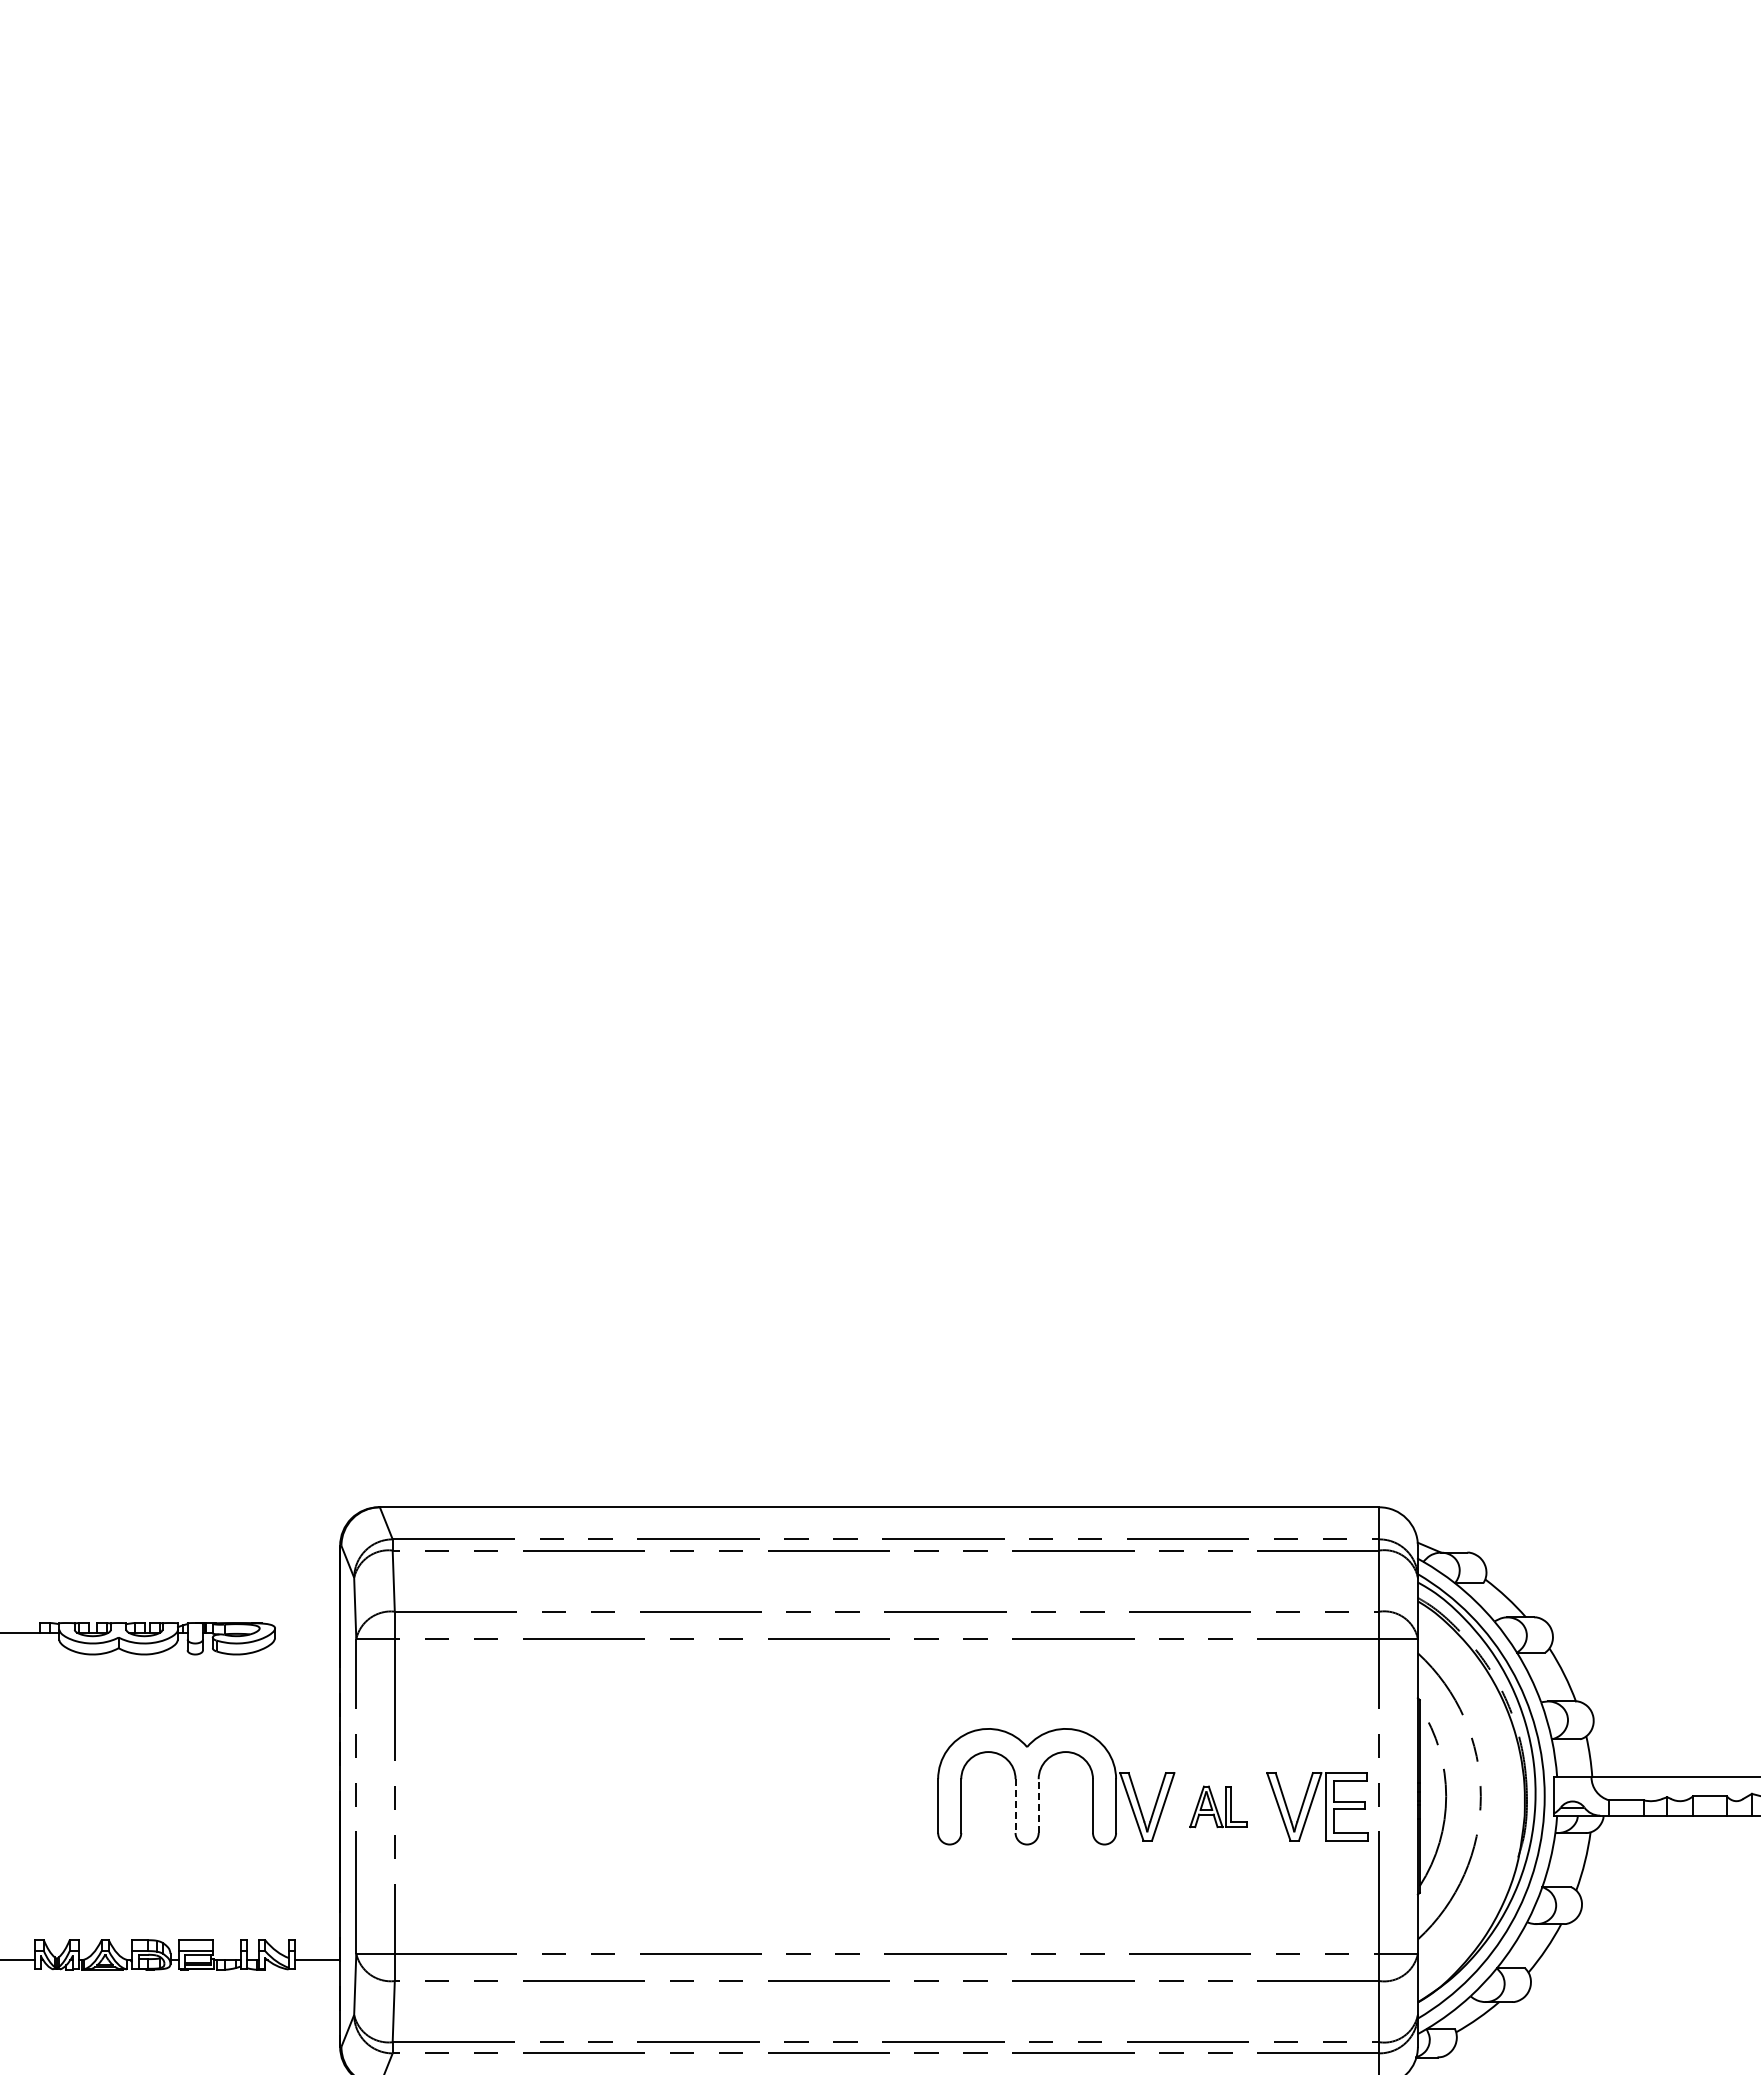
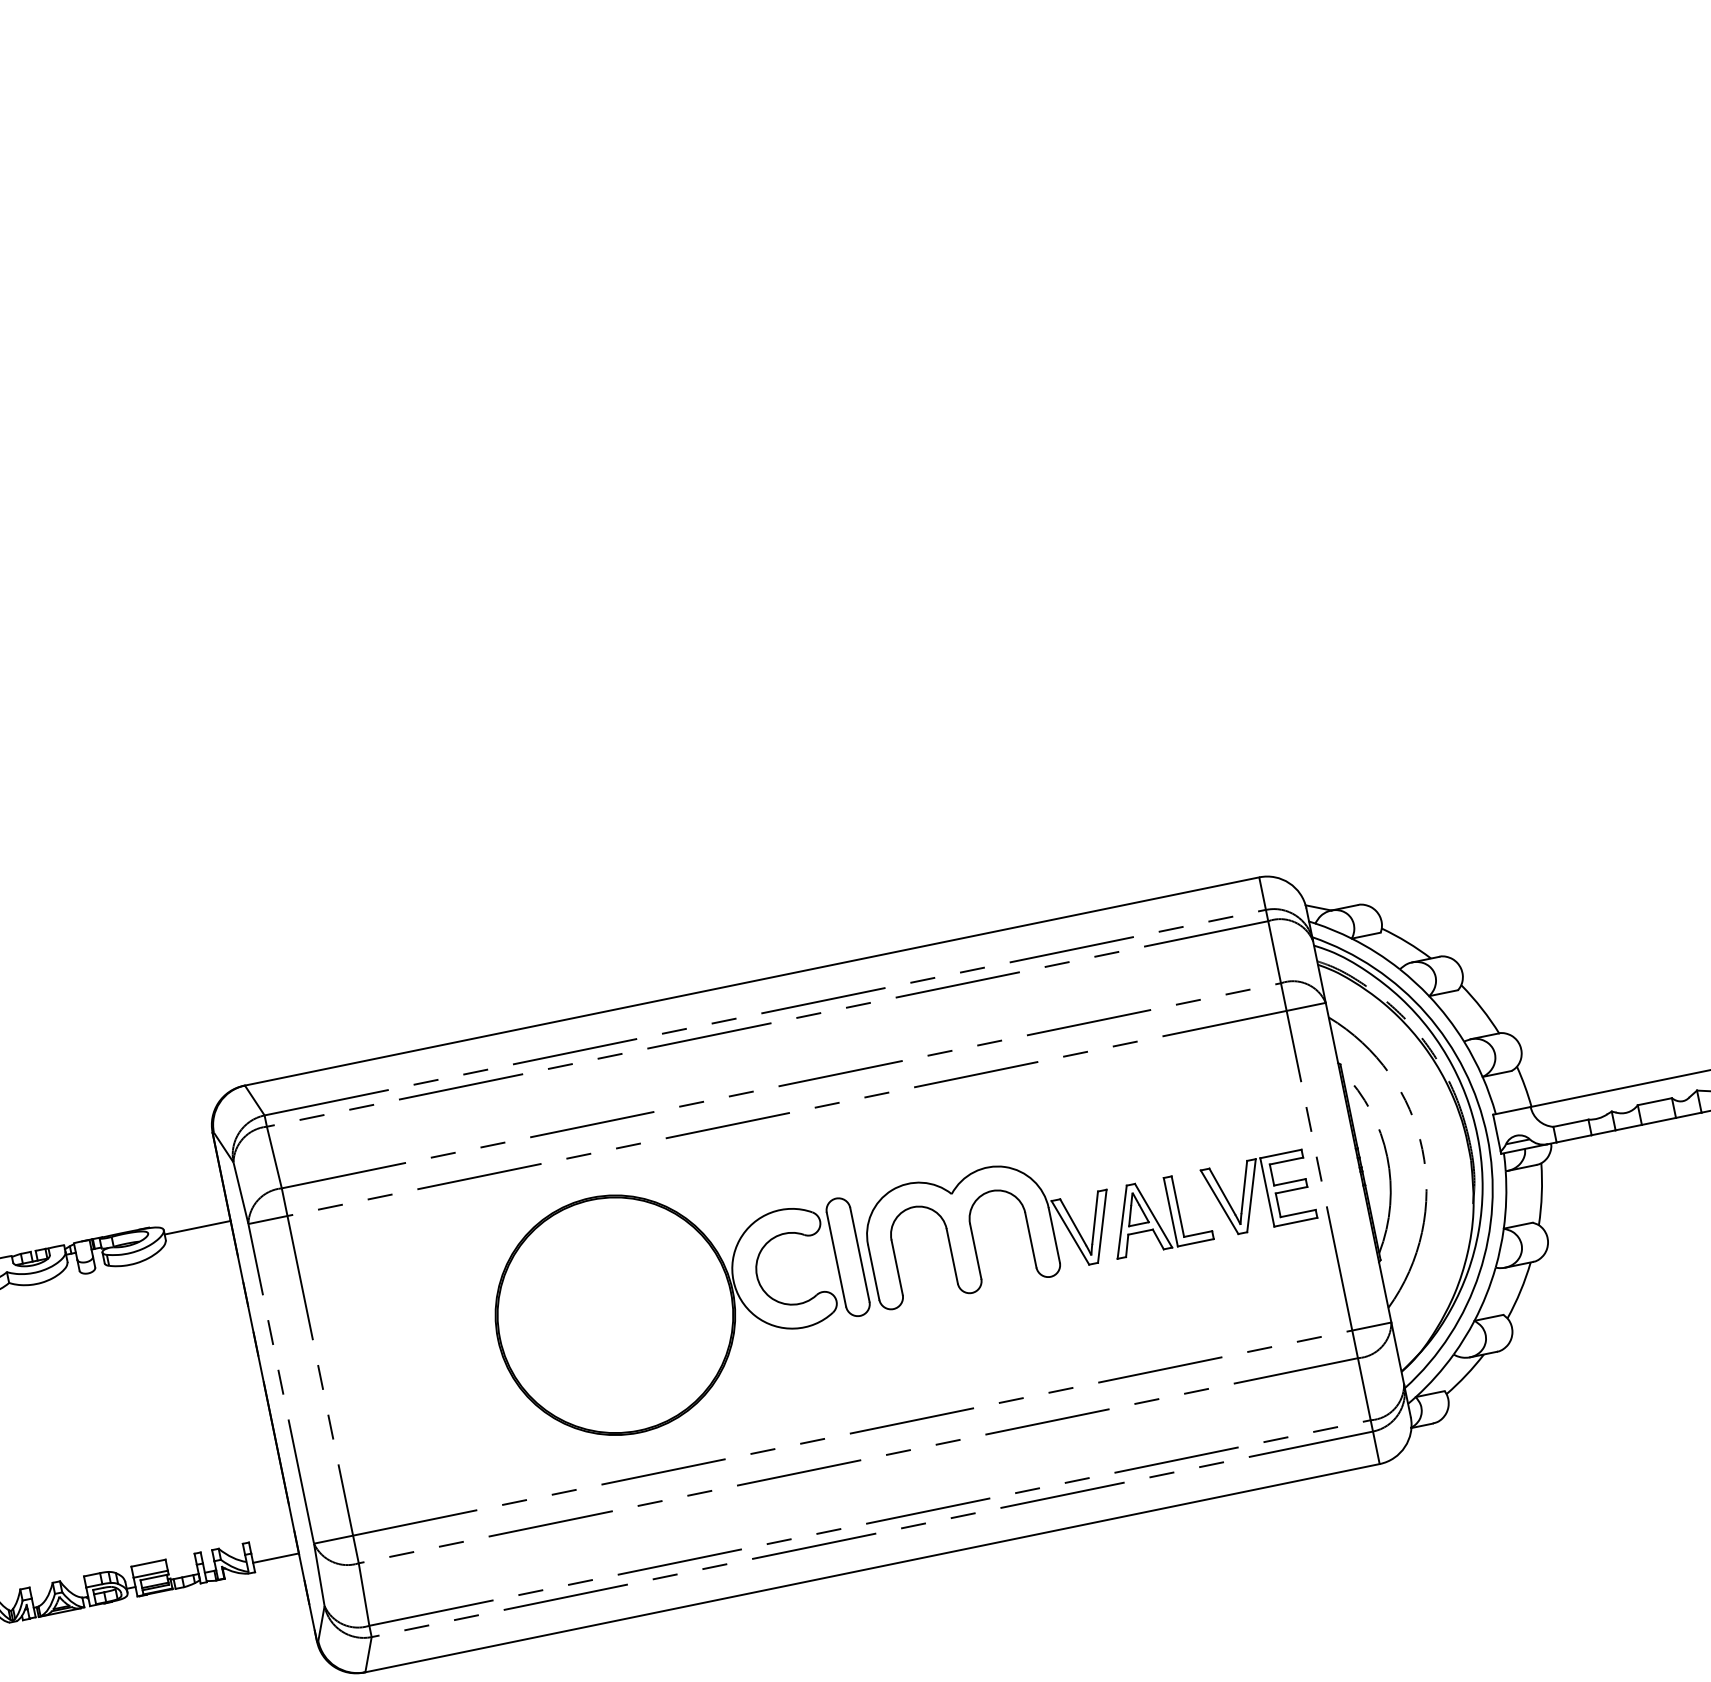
line: (307, 1632) -> (197, 1227), added
part: (749, 1795) -> (680, 1301), added
line: (1015, 1806) -> (952, 1256), dashed -> solid
line: (1038, 1806) -> (975, 1252), dashed -> solid
part: (1218, 1806) -> (1158, 1214), size x1.67

